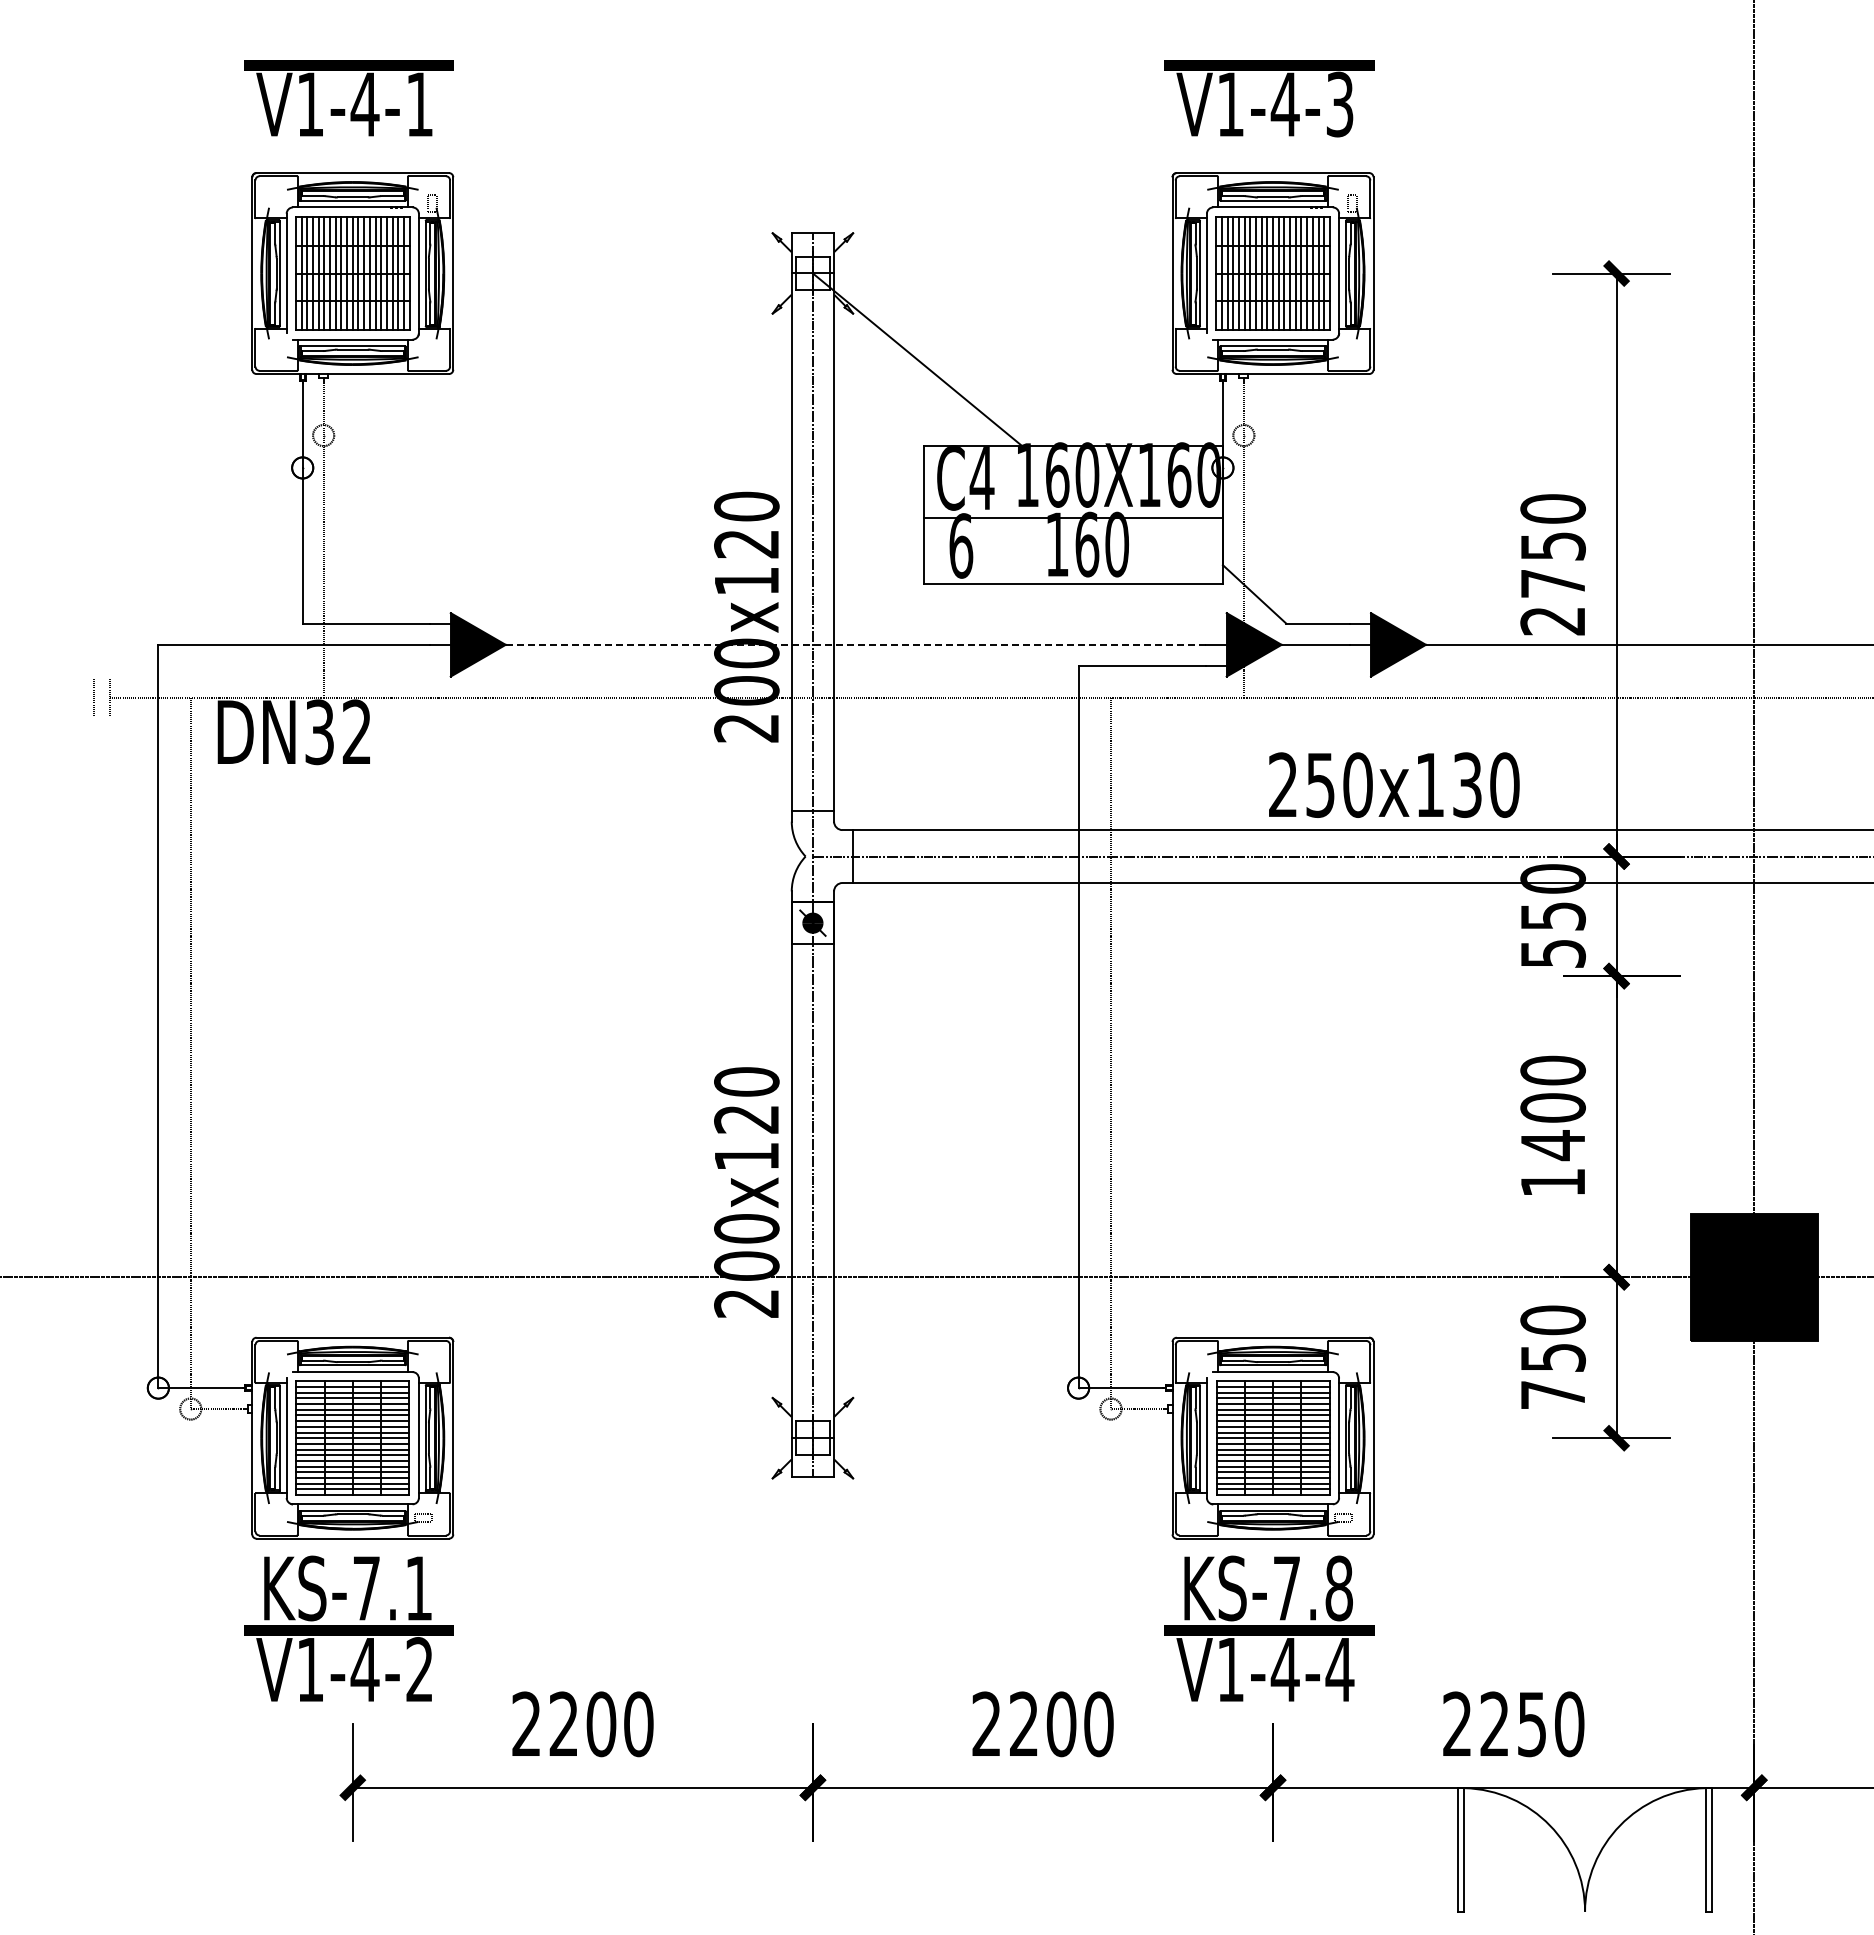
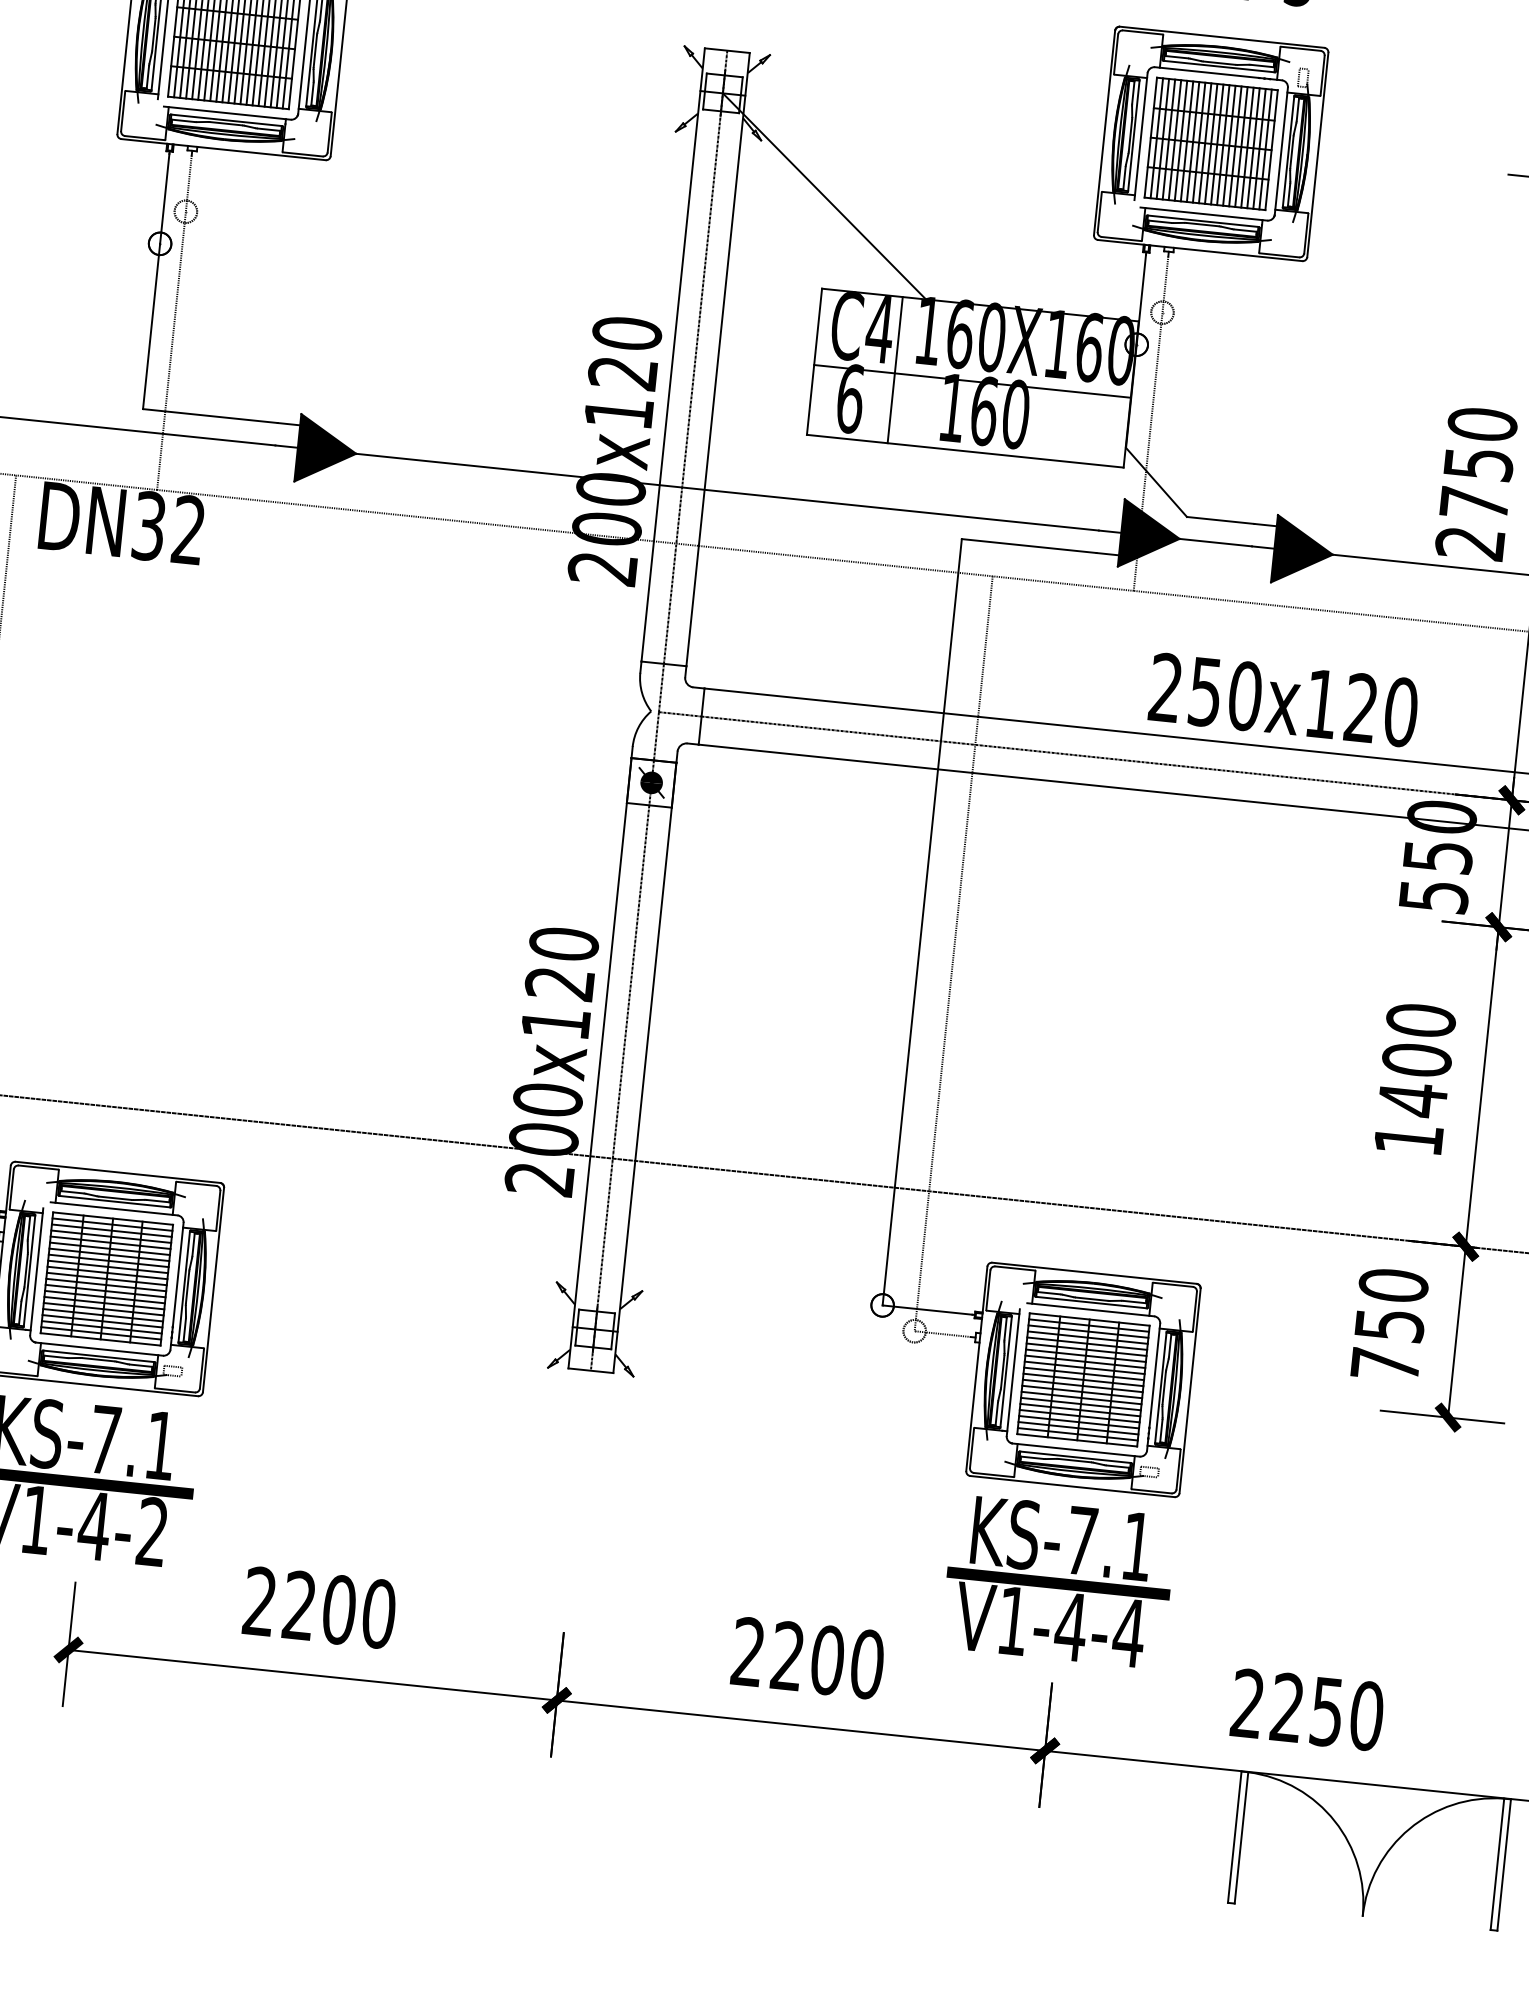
line: (1000, 514) -> (895, 369), added
line: (855, 644) -> (727, 491), dashed -> solid
text: (1467, 784) -> (1361, 707), 250x130 -> 250x120
text: (1338, 1588) -> (1136, 1546), KS-7.8 -> KS-7.1

